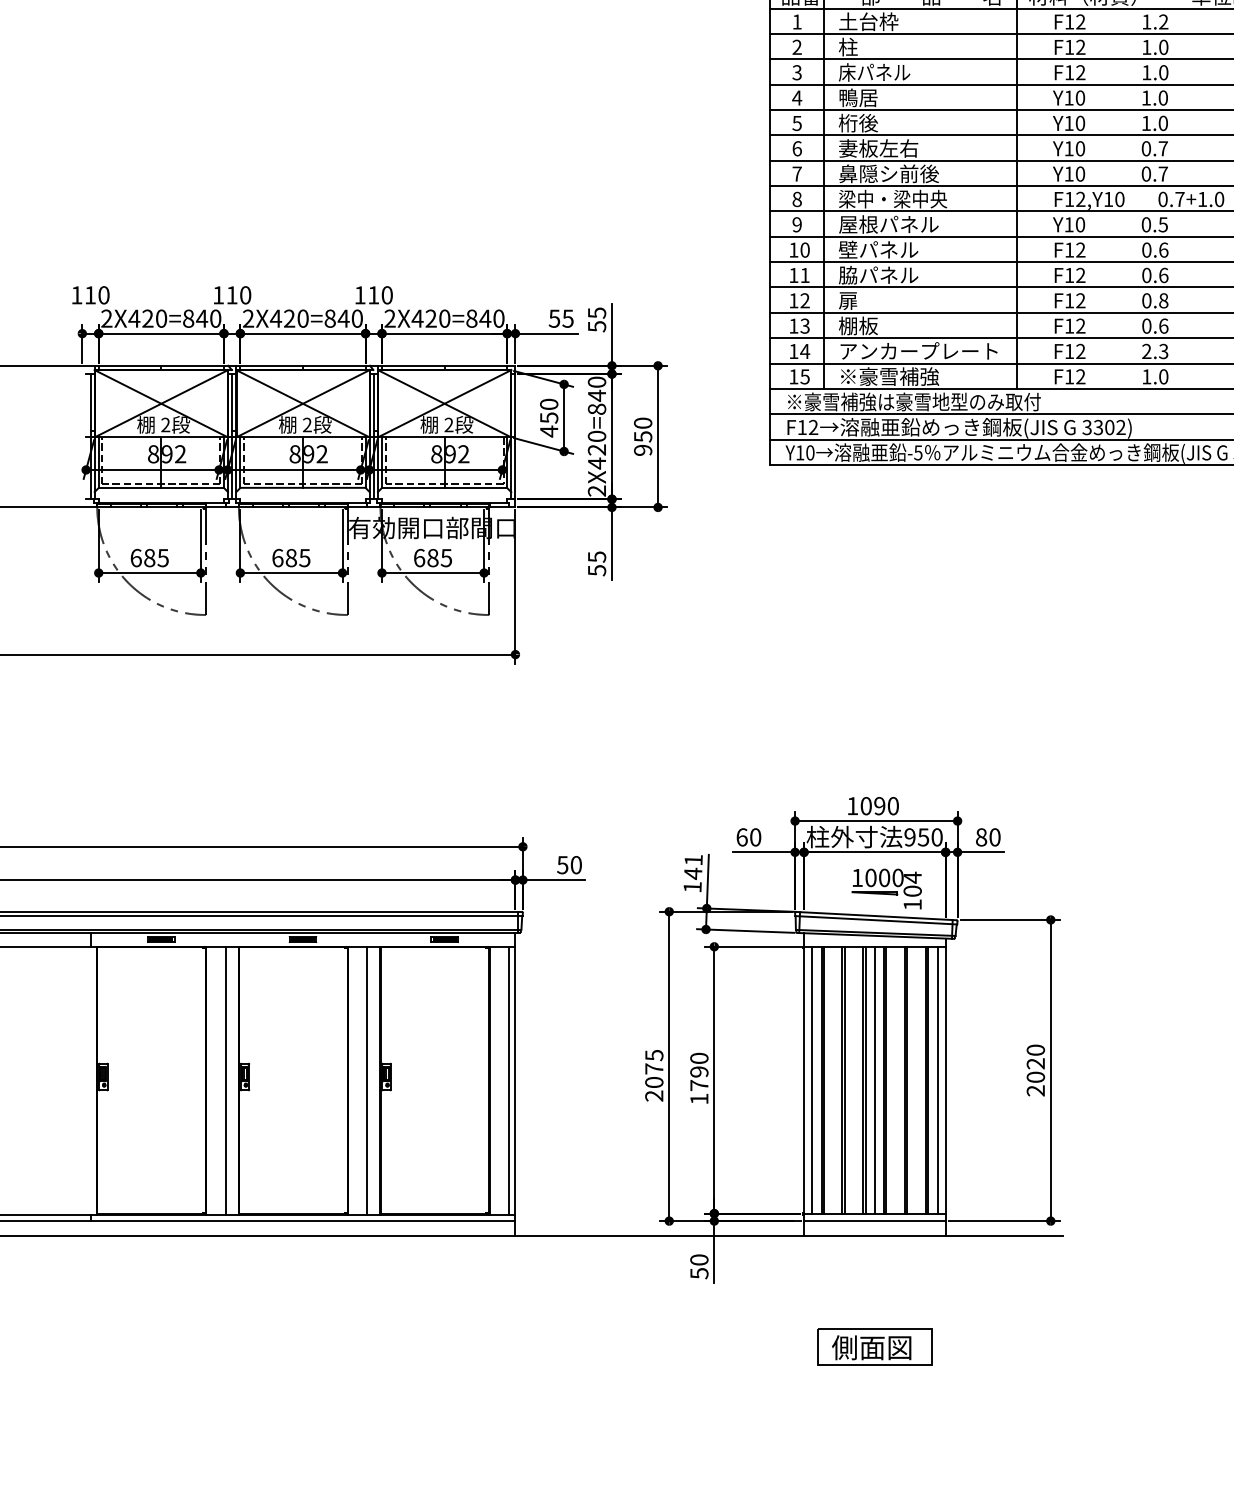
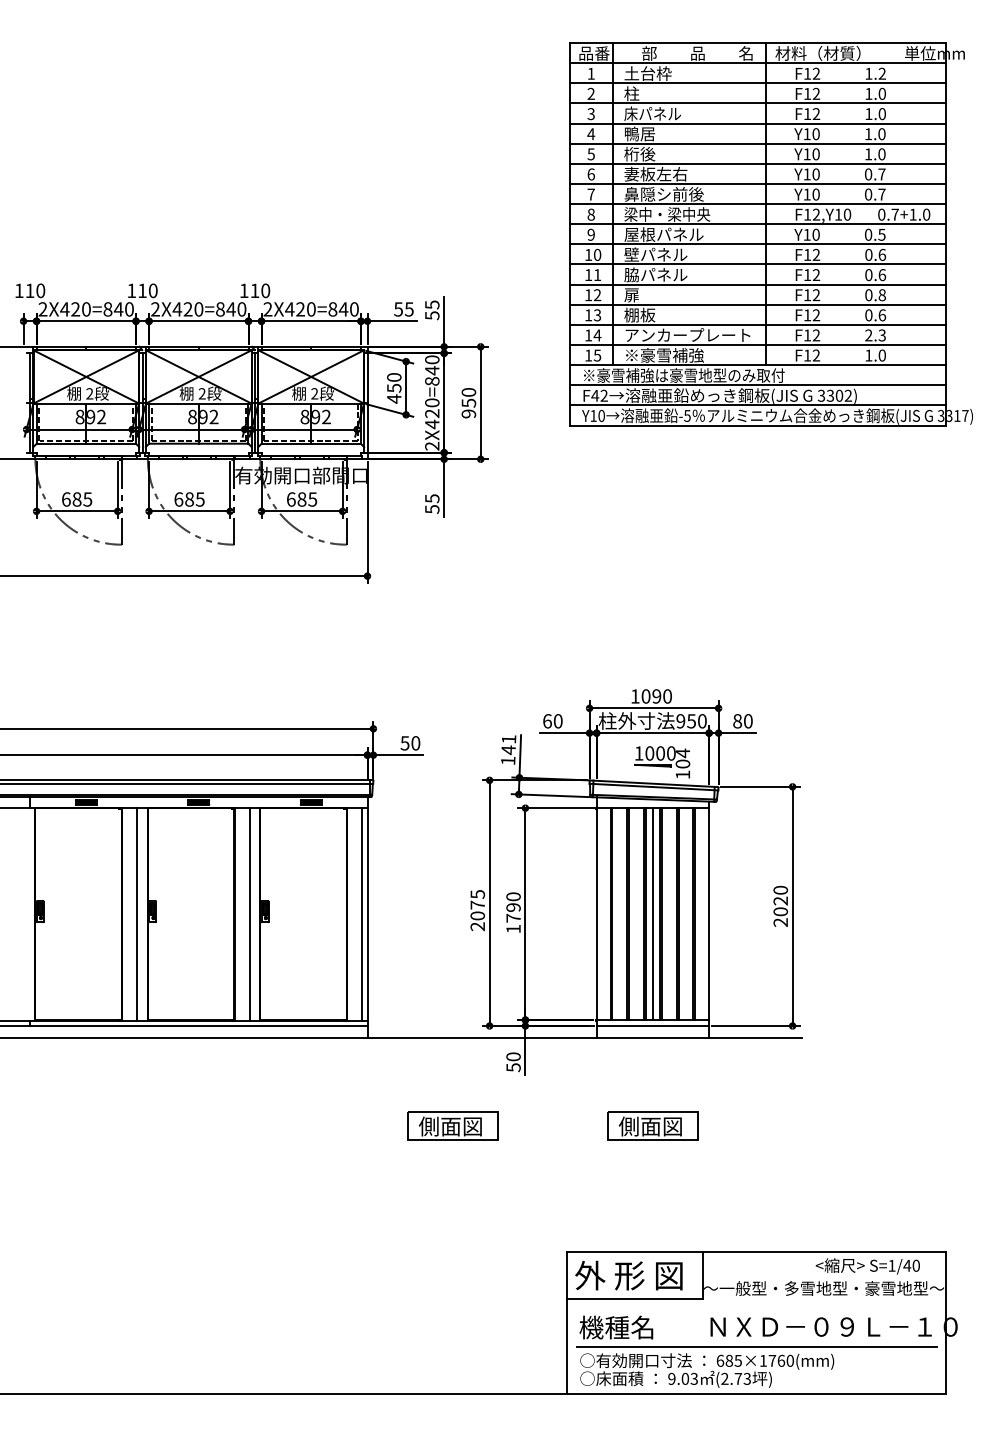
text: (802, 427) -> (595, 395), F12 -> F42
line: (812, 1080) -> (603, 914), removed
line: (937, 1080) -> (702, 914), removed
part: (622, 1346) -> (452, 1125), added

